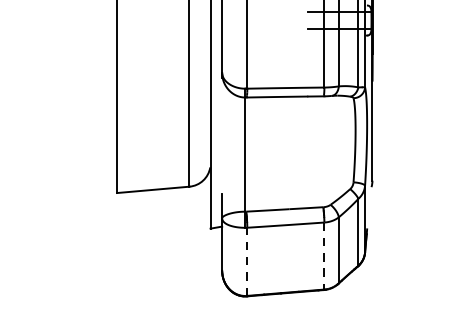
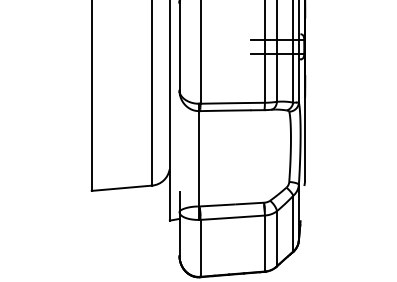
line: (323, 256) -> (264, 243), dashed -> solid
line: (247, 260) -> (200, 247), dashed -> solid

